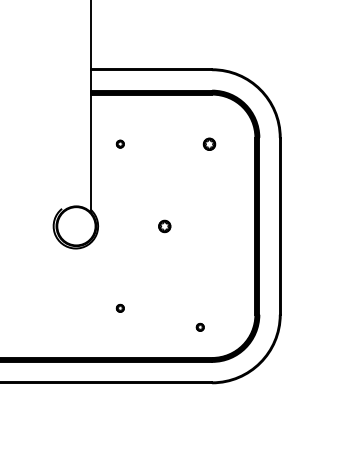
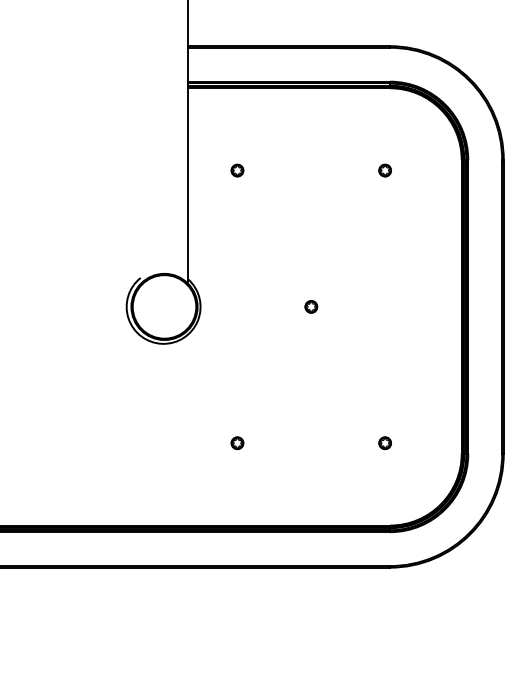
part: (208, 143) -> (383, 169), size x0.62
part: (164, 225) -> (310, 305), size x0.62
part: (199, 326) -> (383, 441), moved

